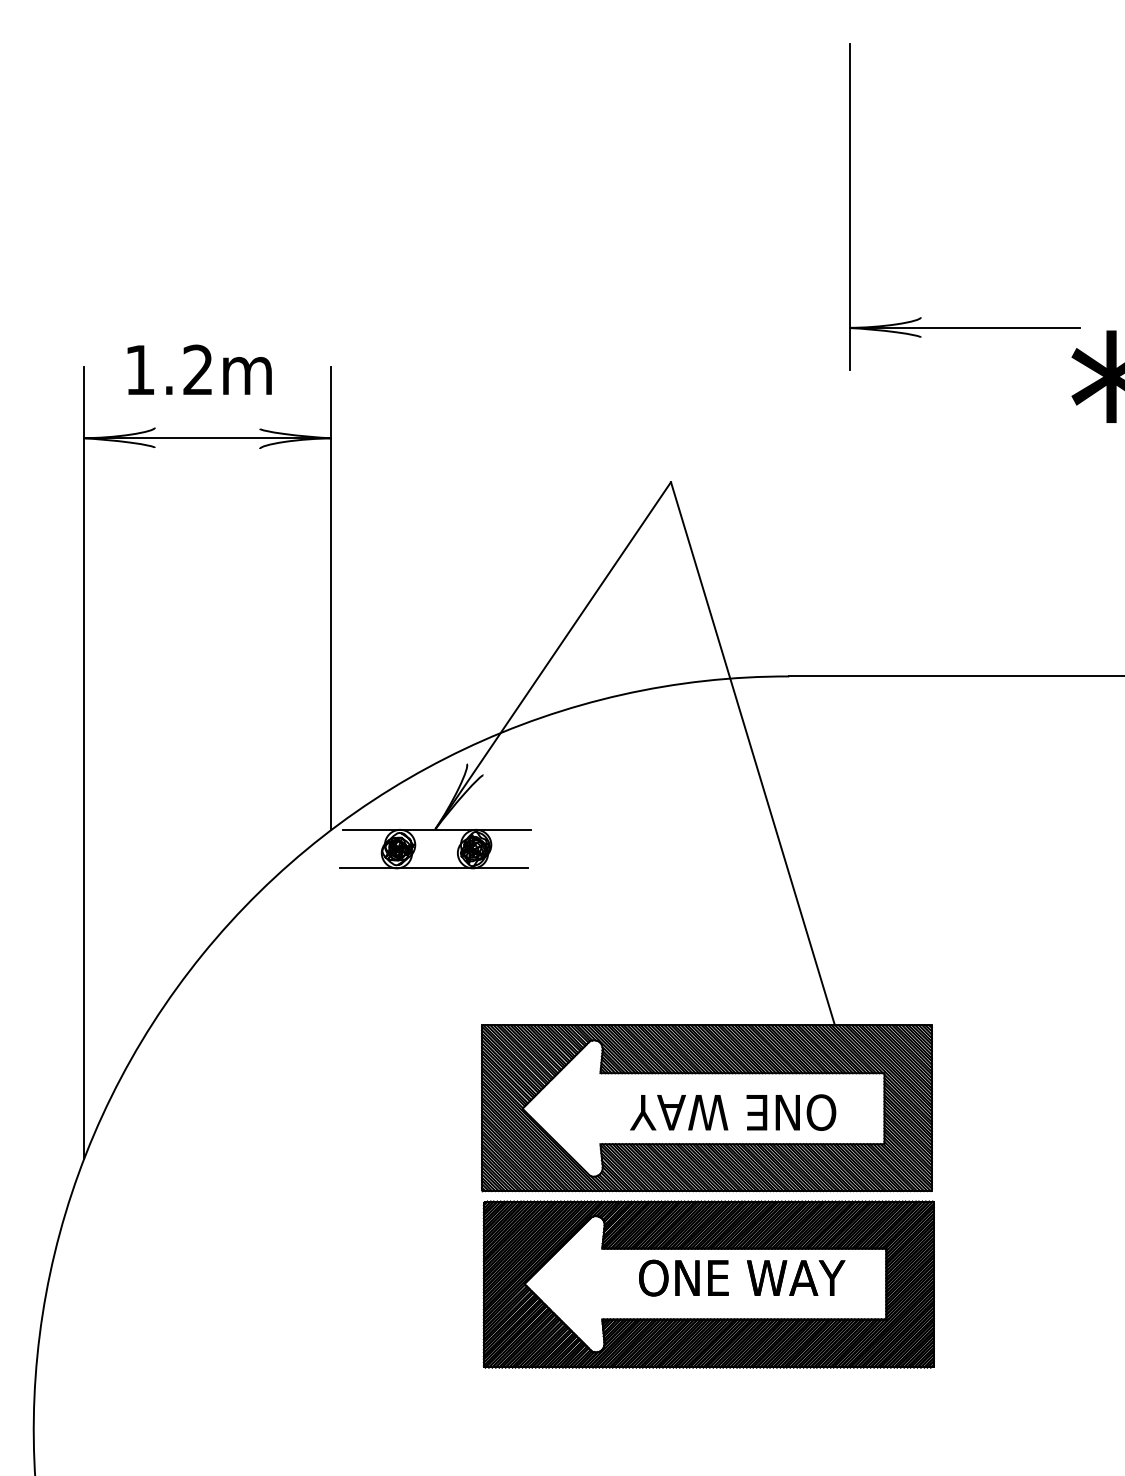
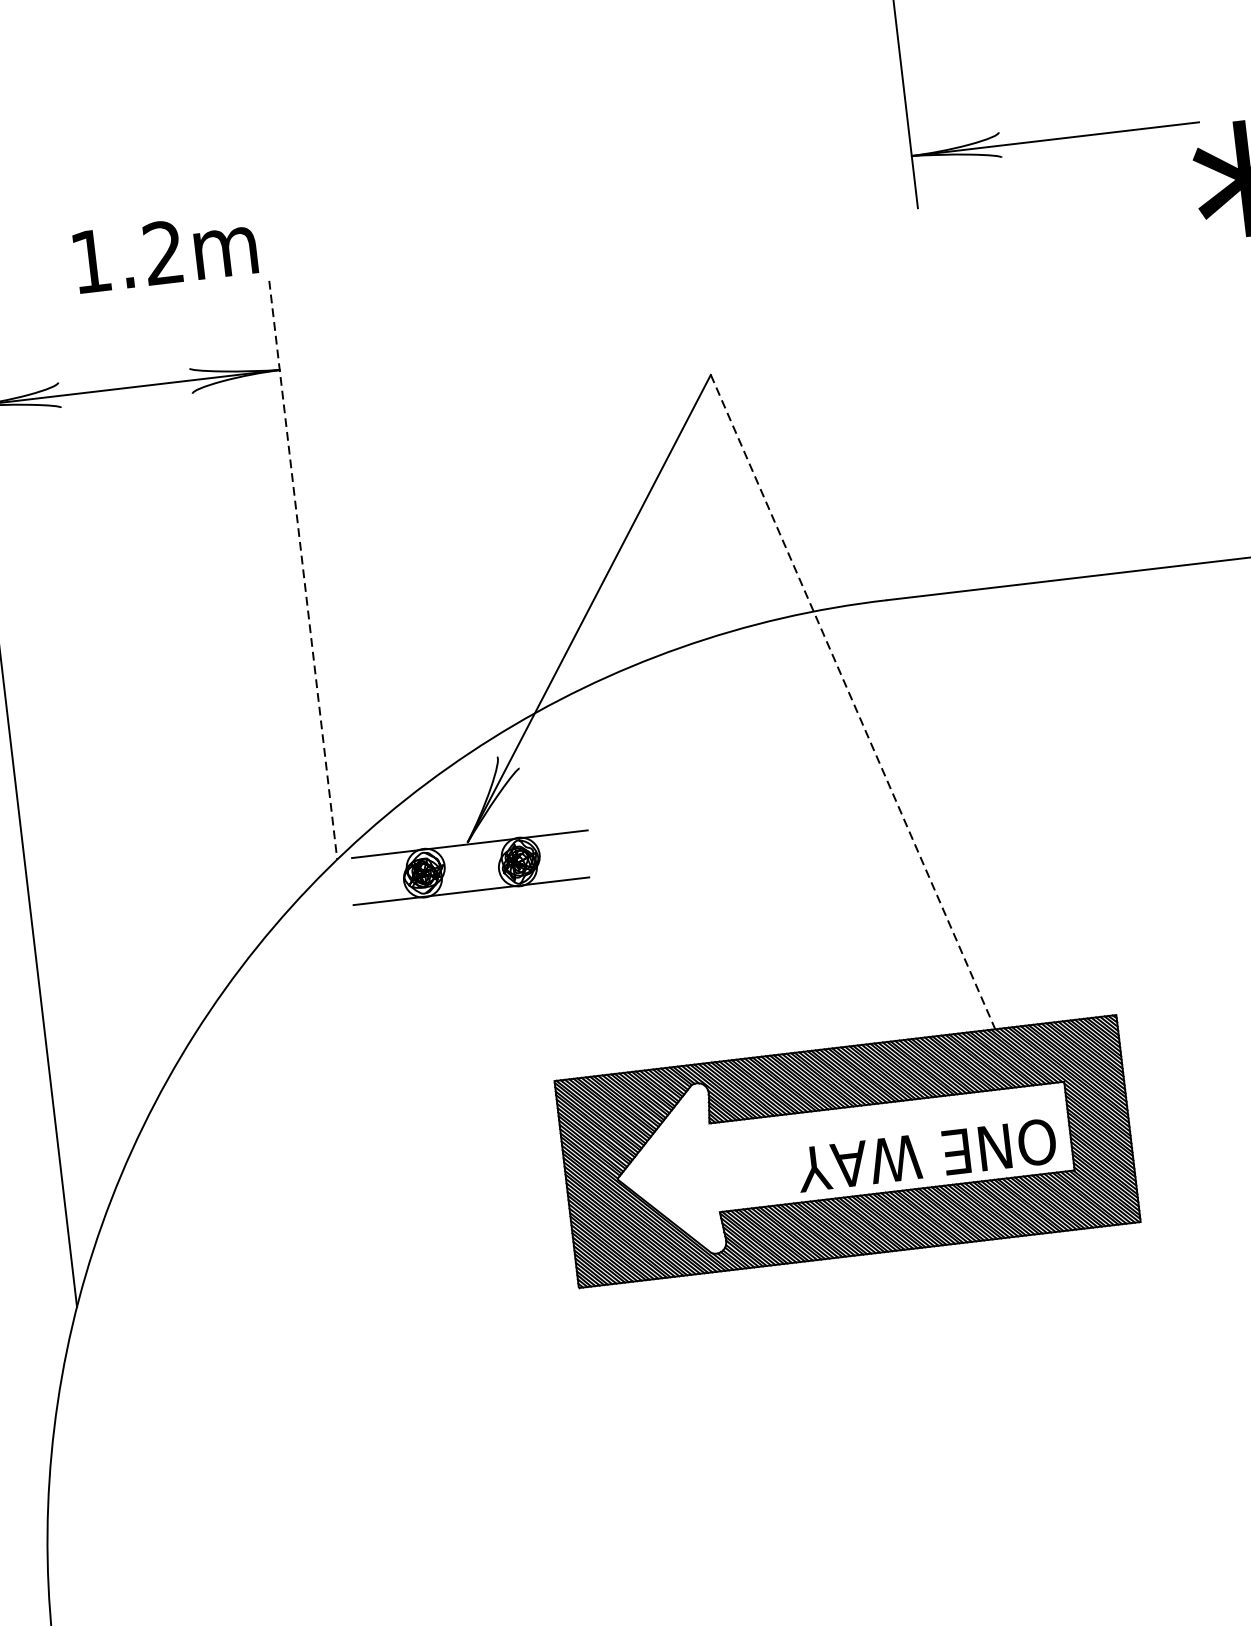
text: (199, 369) -> (165, 252), moved
line: (331, 598) -> (303, 570), solid -> dashed
line: (752, 753) -> (852, 701), solid -> dashed
text: (733, 1112) -> (927, 1155), moved
part: (708, 1284) -> (875, 1371), removed

